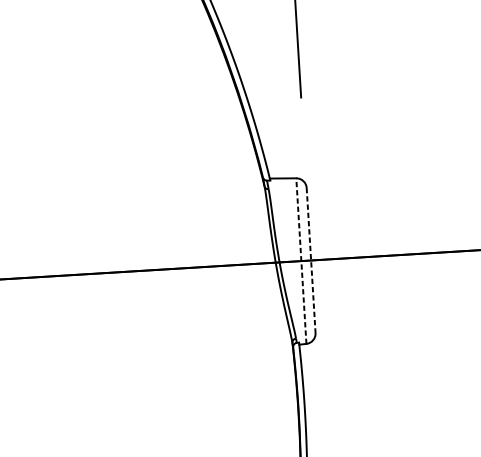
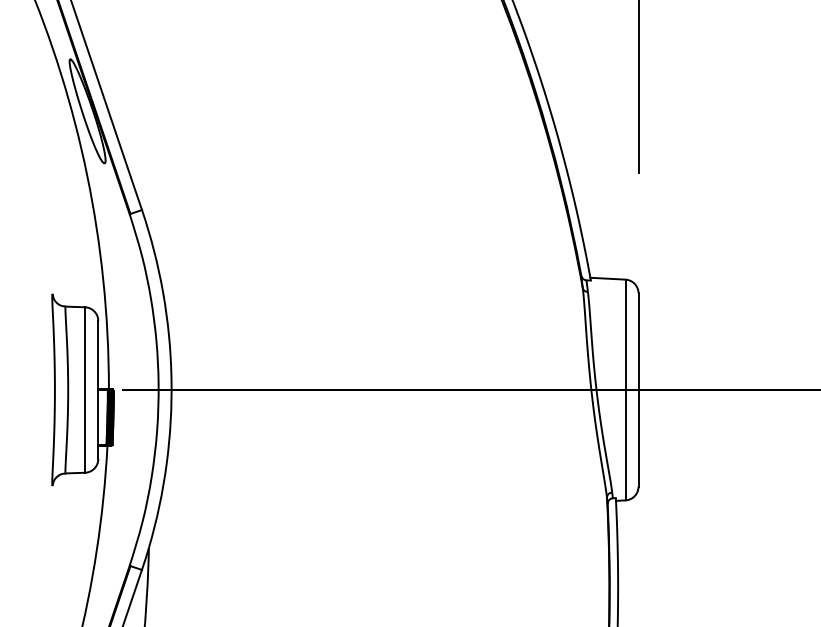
line: (301, 260) -> (625, 389), dashed -> solid
line: (311, 260) -> (638, 390), dashed -> solid

